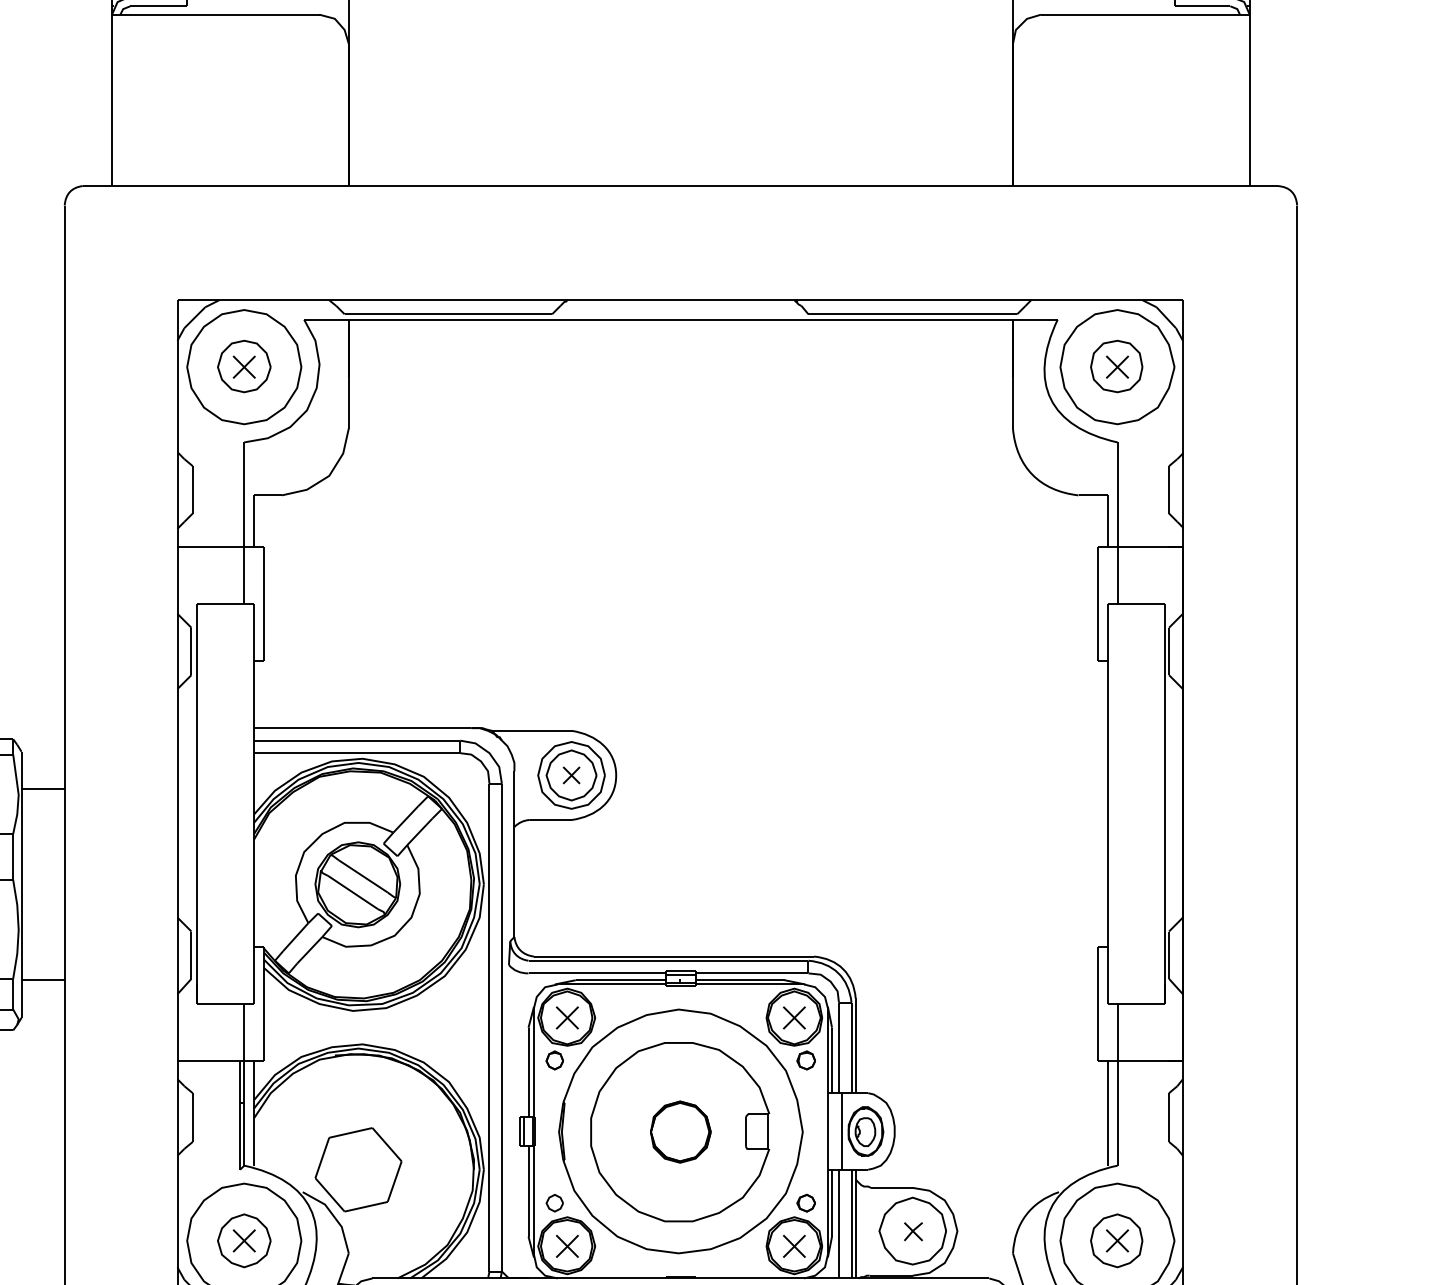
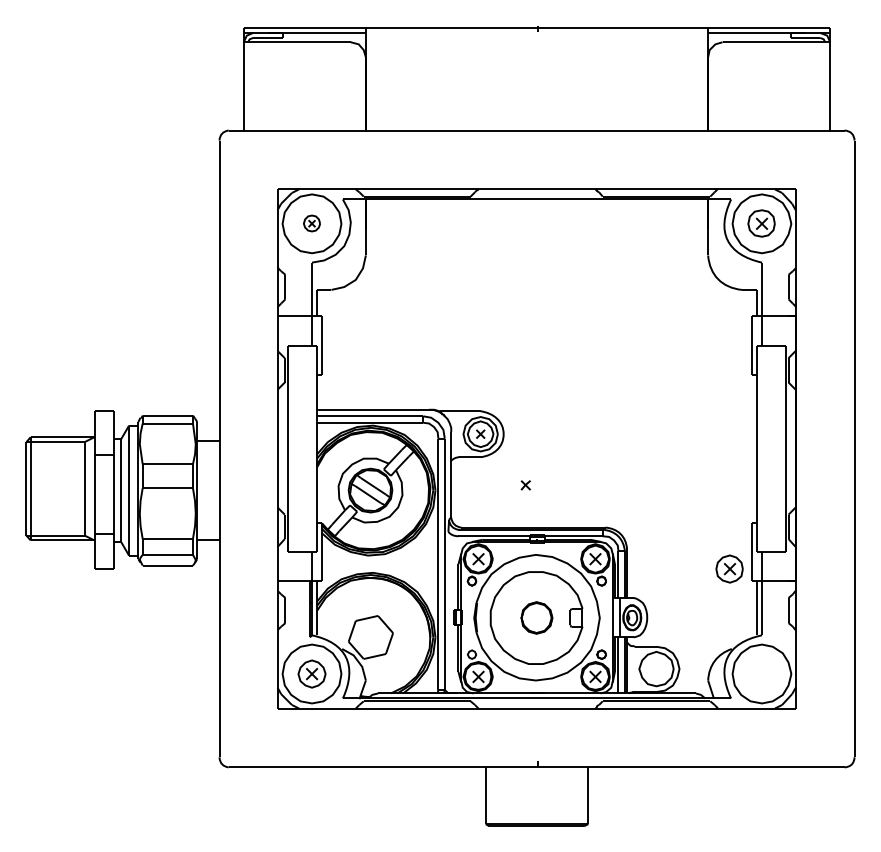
part: (243, 366) -> (311, 223), size x0.6
part: (912, 1231) -> (525, 485), moved
part: (1116, 1239) -> (729, 568), moved

